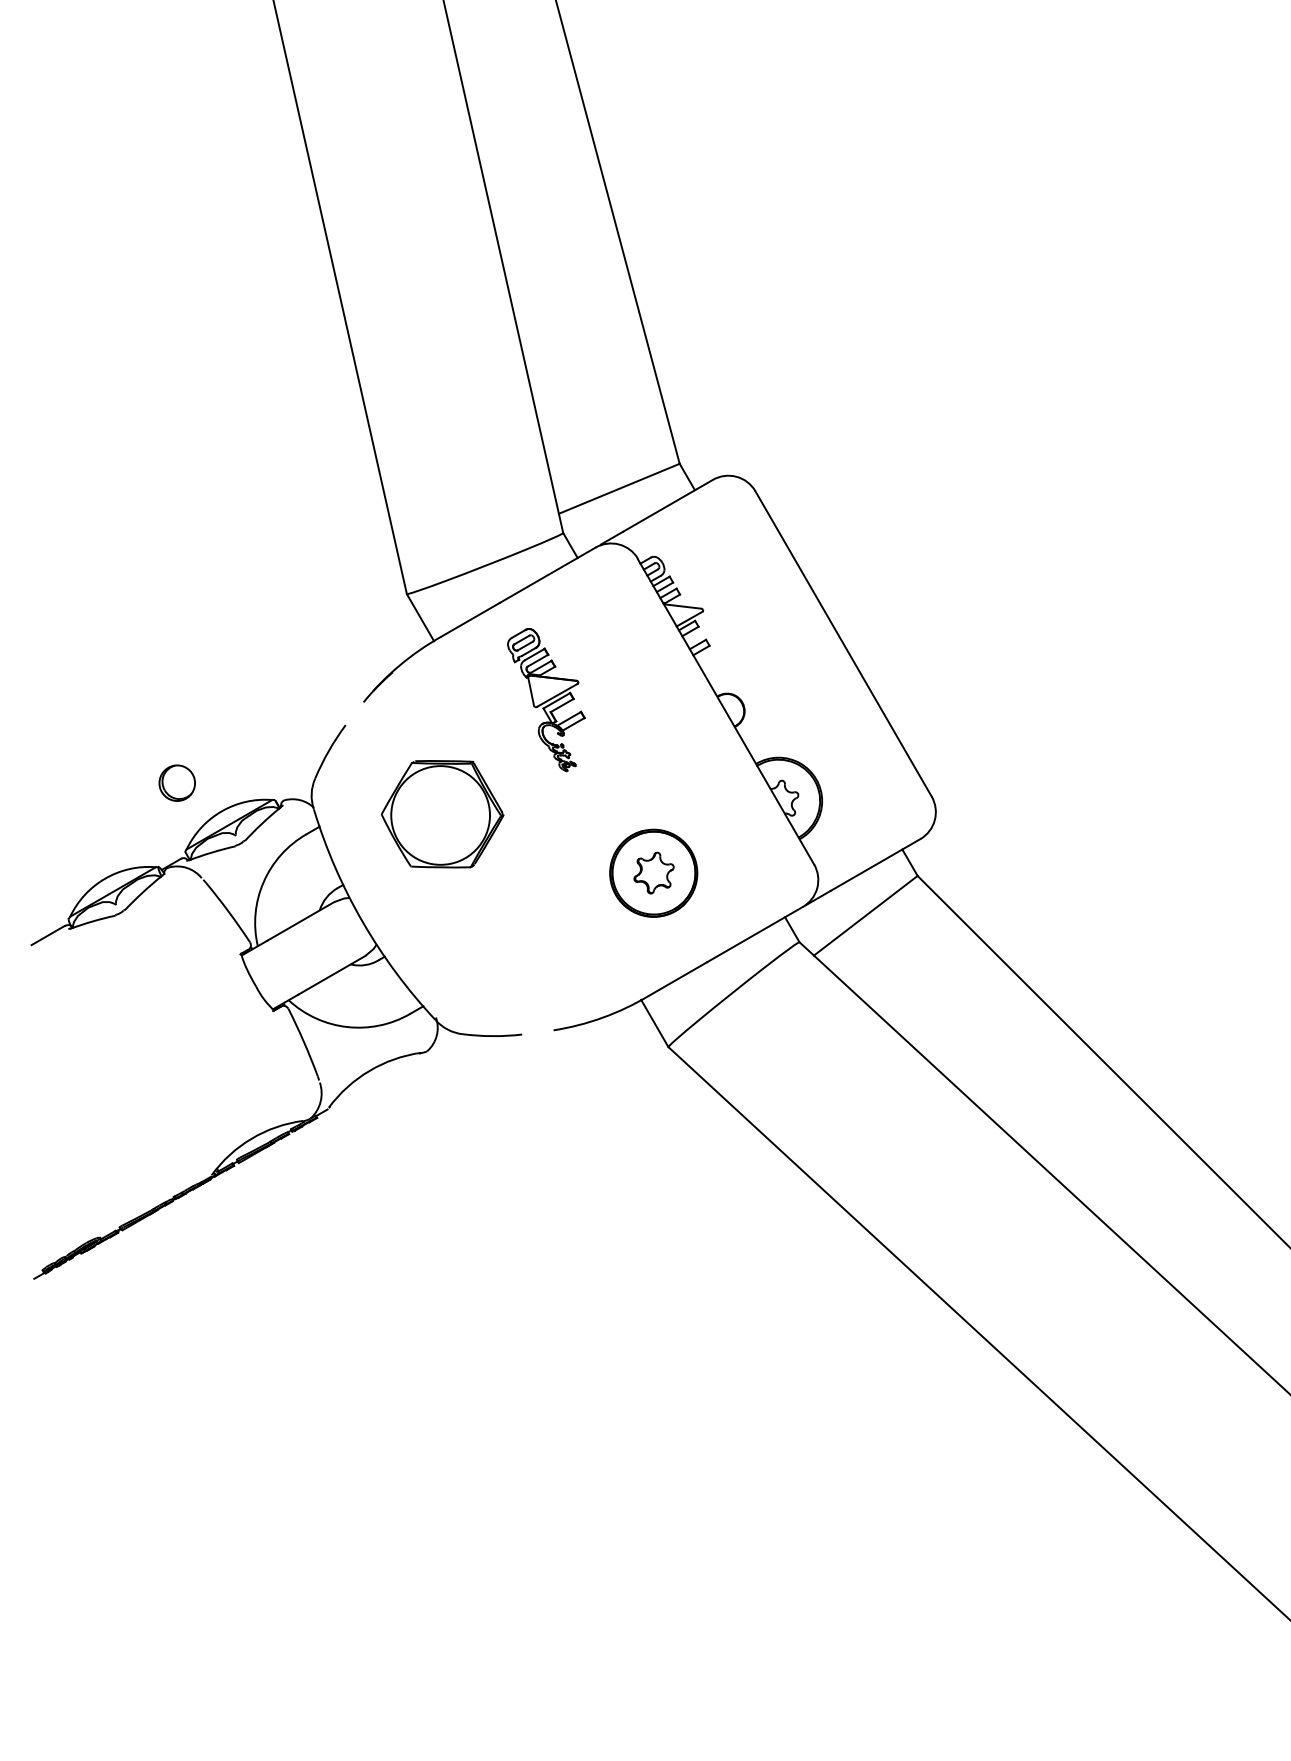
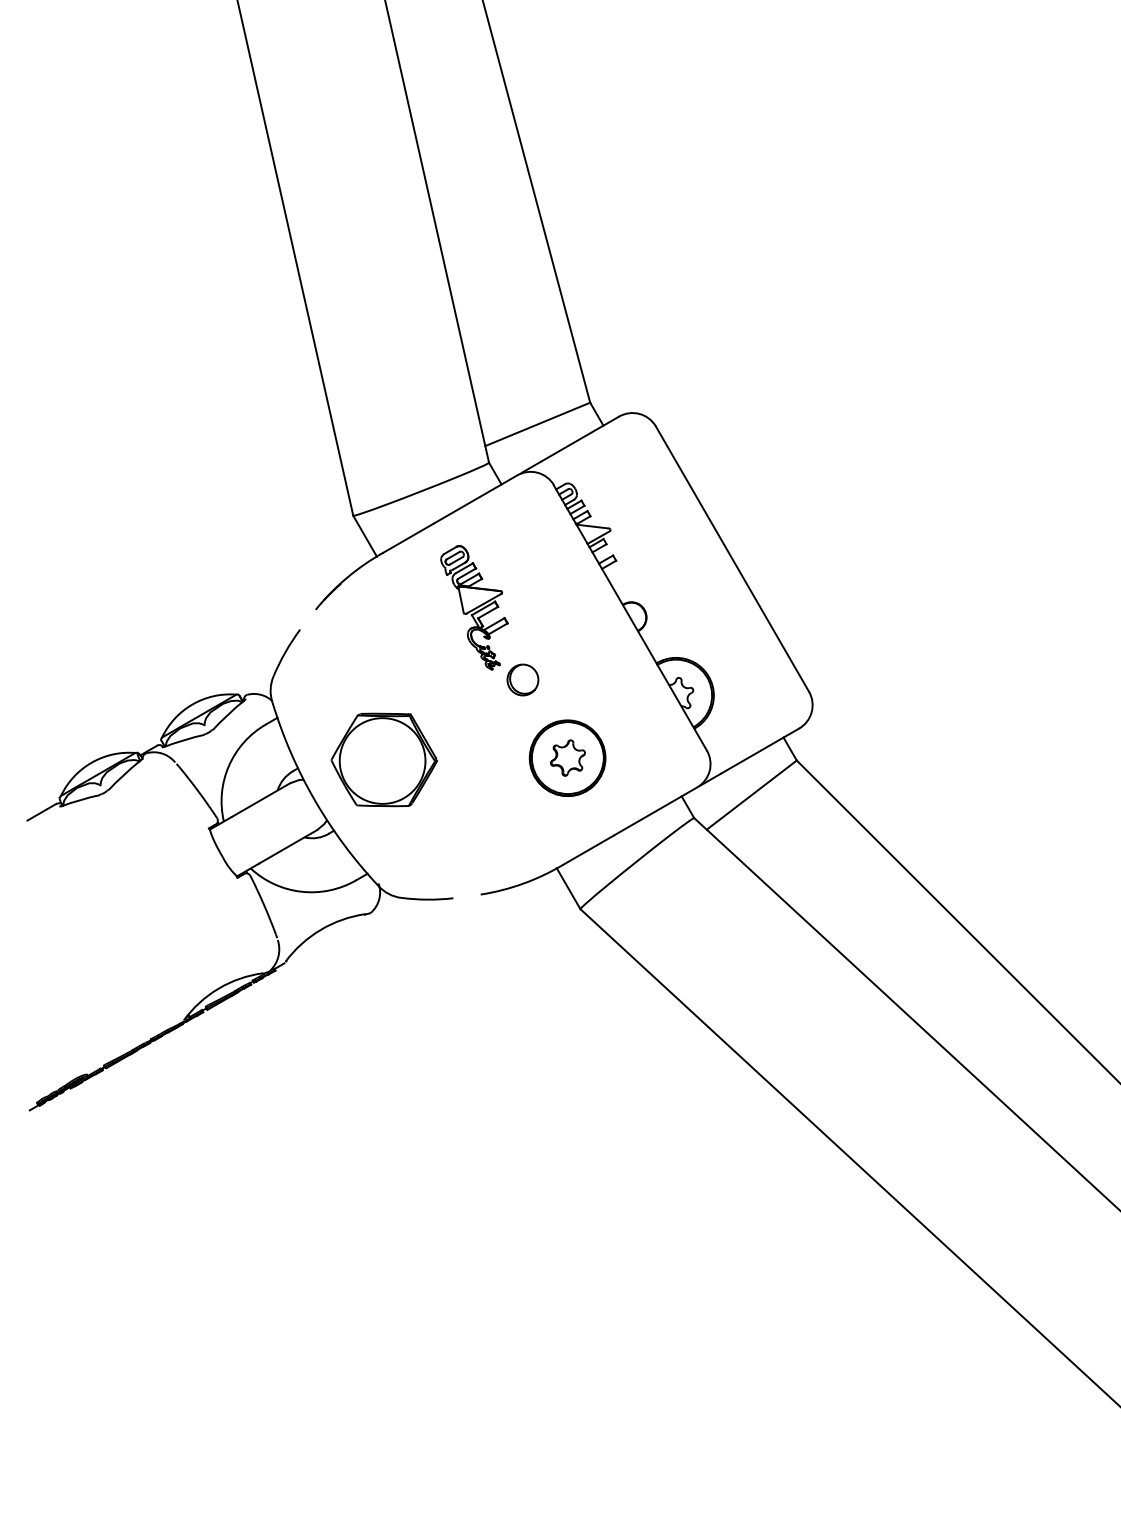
part: (176, 782) -> (522, 679), moved
part: (442, 813) -> (384, 759), moved

